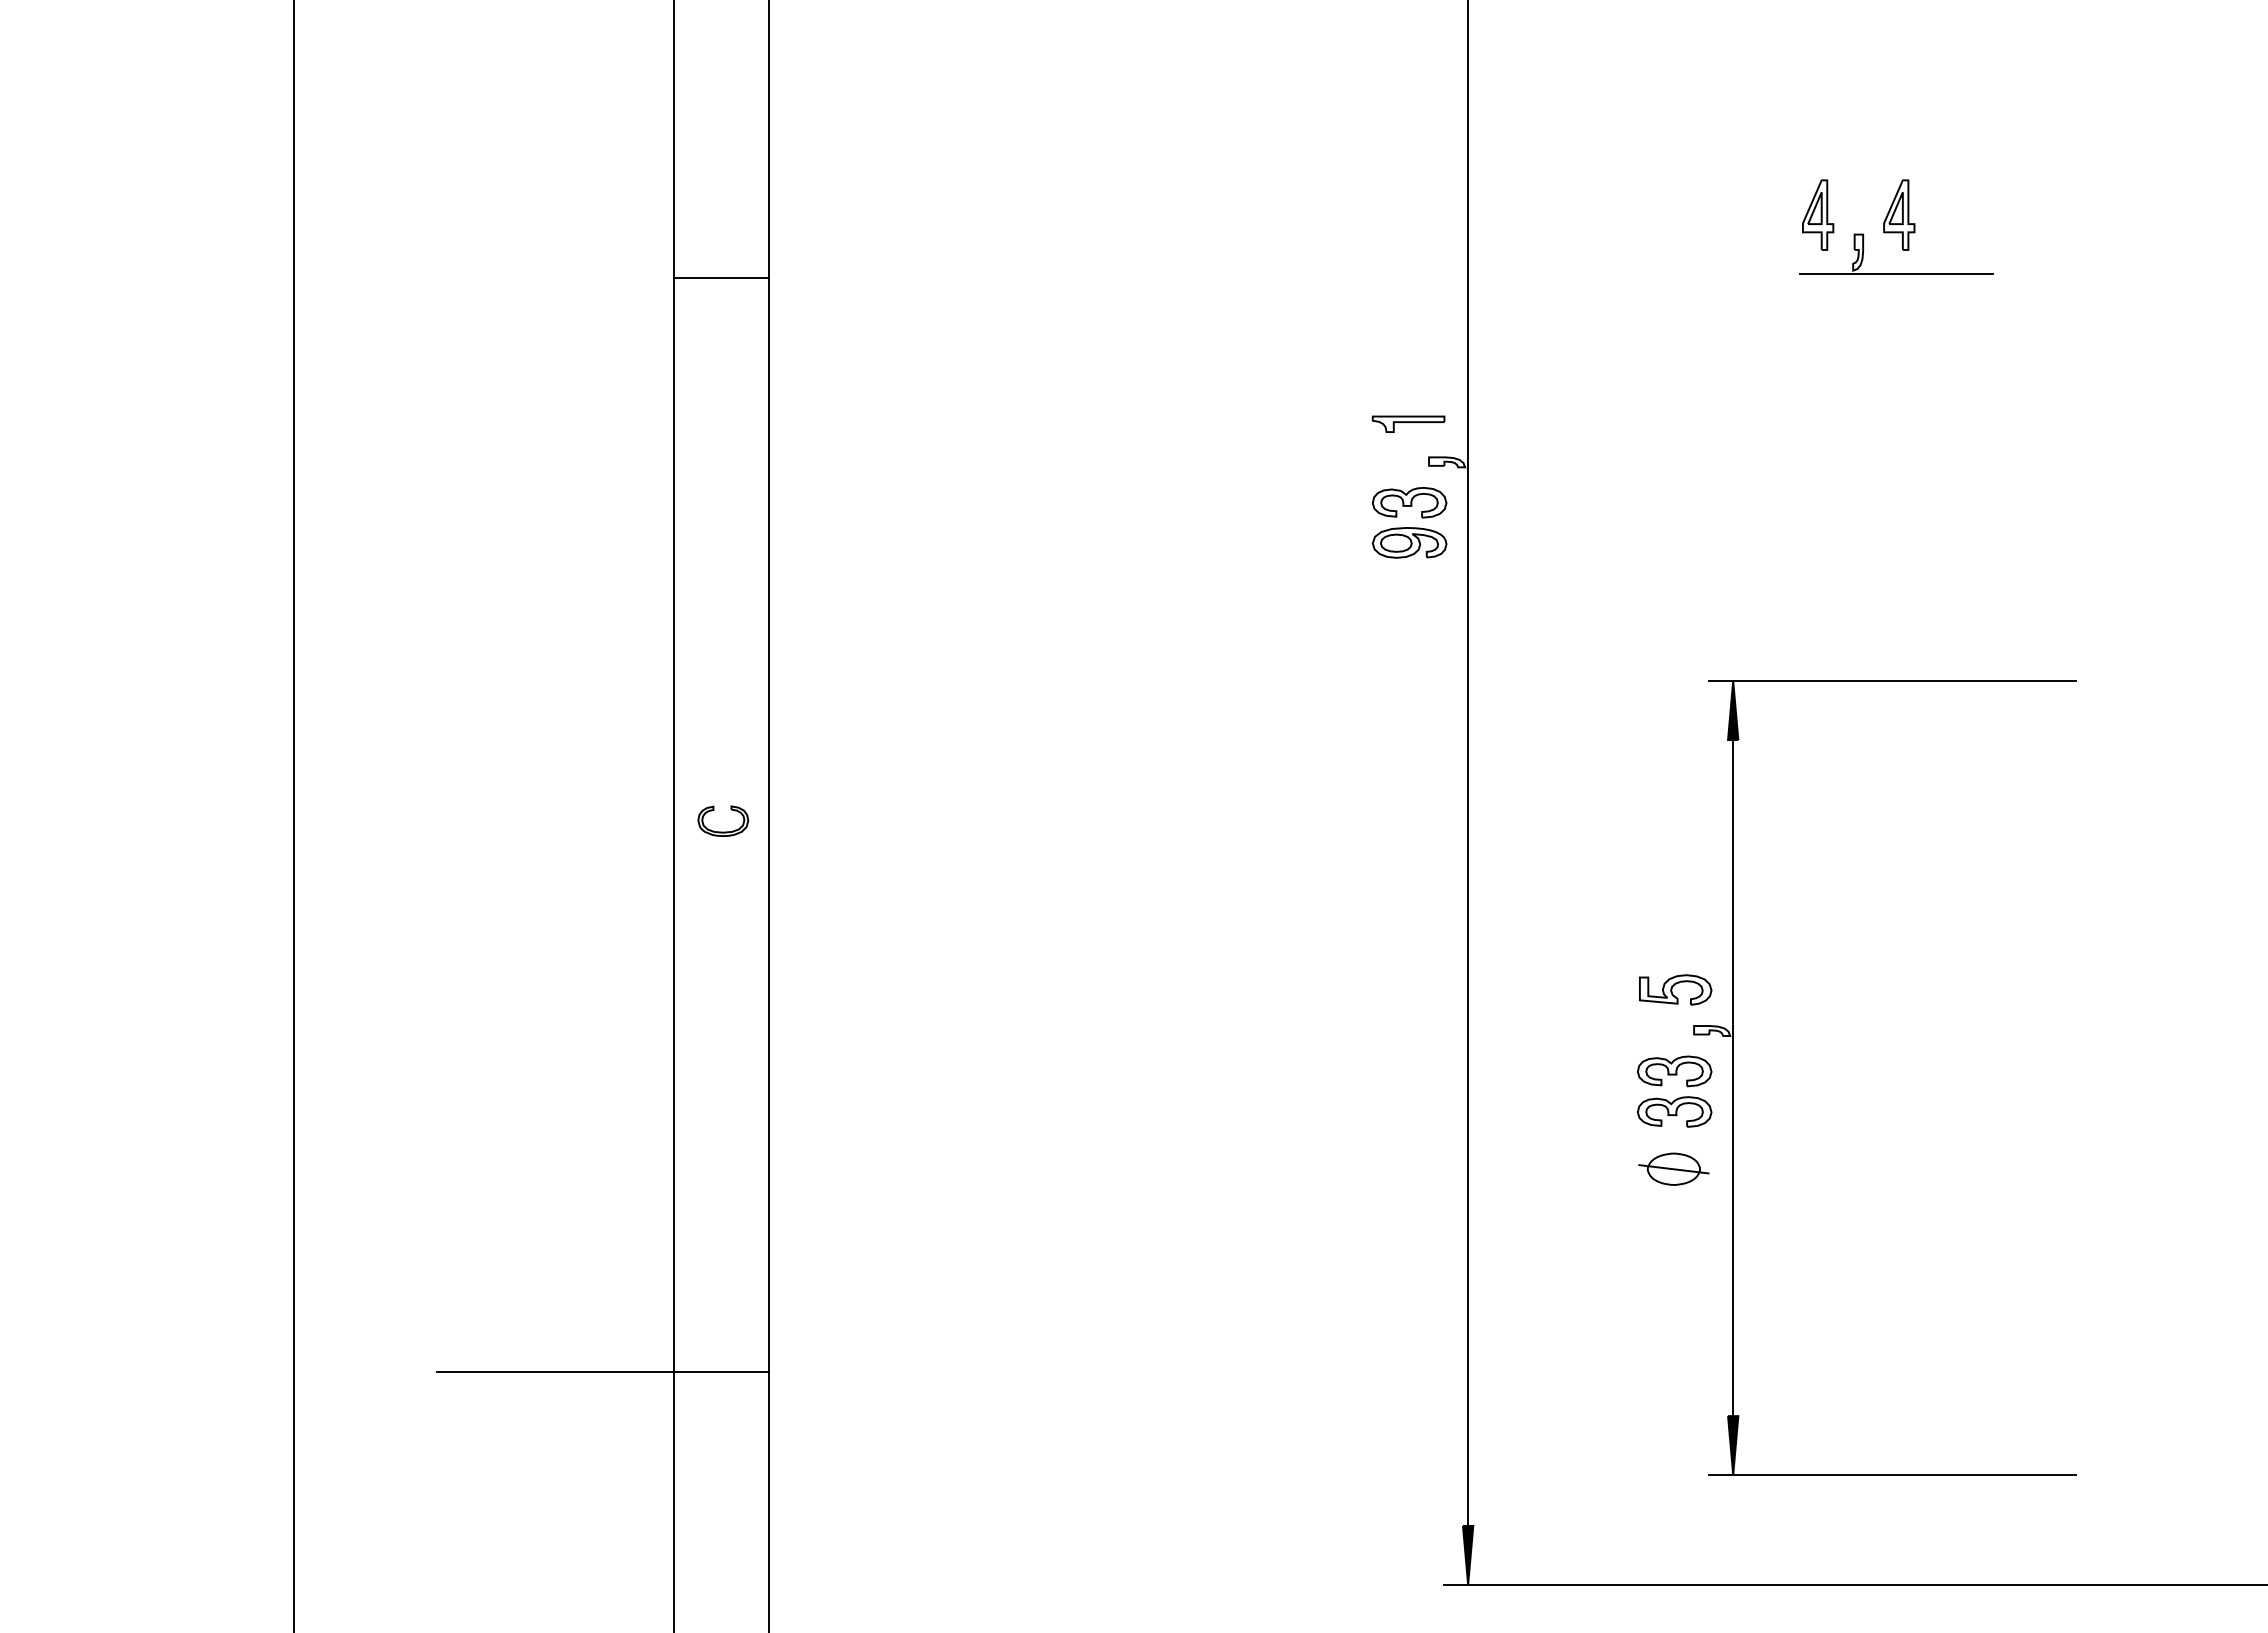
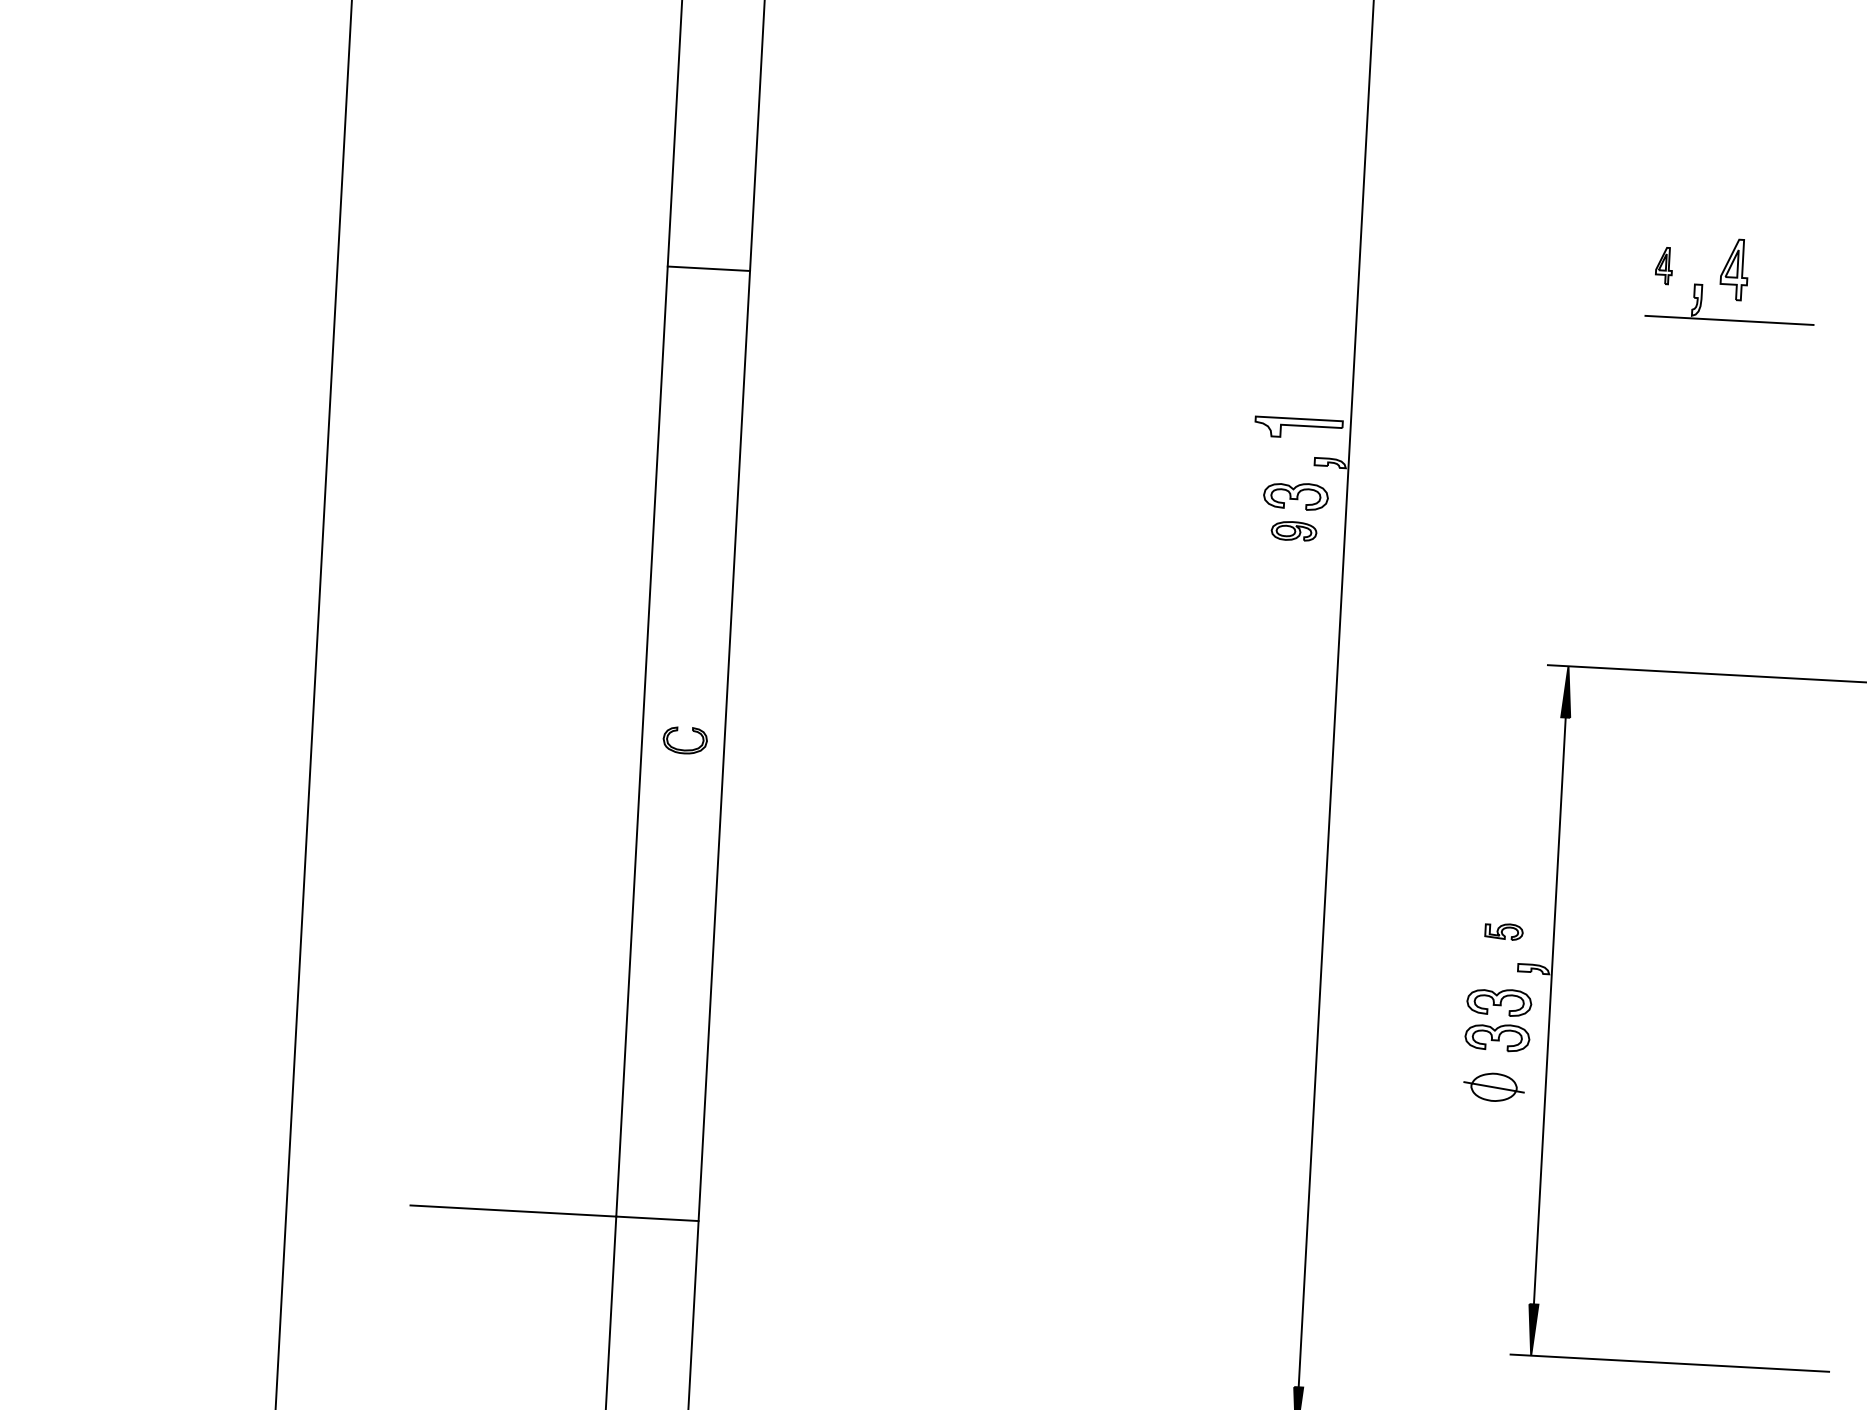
part: (1818, 214) -> (1664, 265), size x0.6
part: (1408, 423) -> (1298, 427), size x1.4
part: (1409, 542) -> (1294, 530), size x0.7
part: (1675, 989) -> (1503, 931), size x0.6

